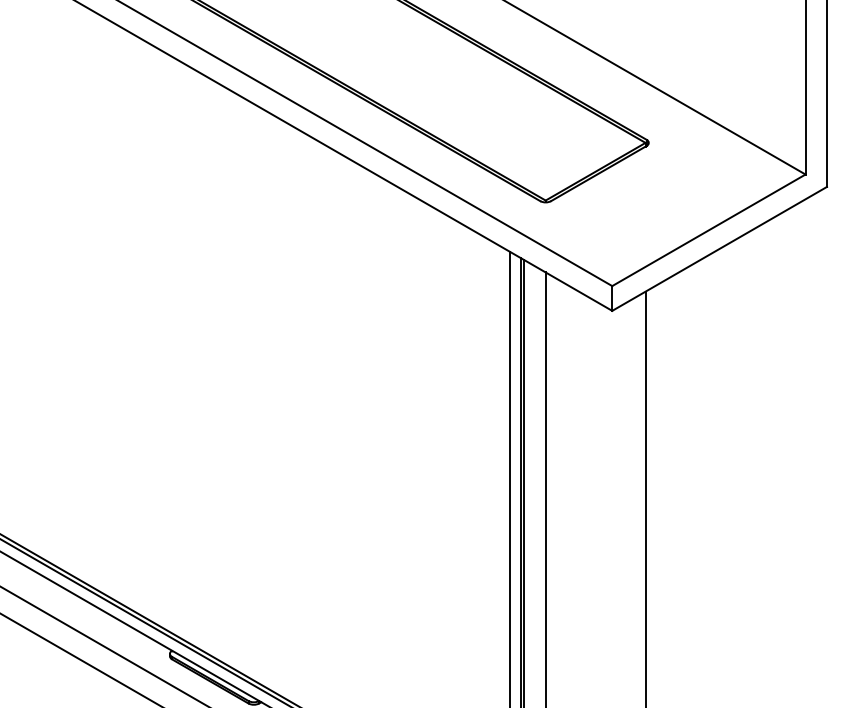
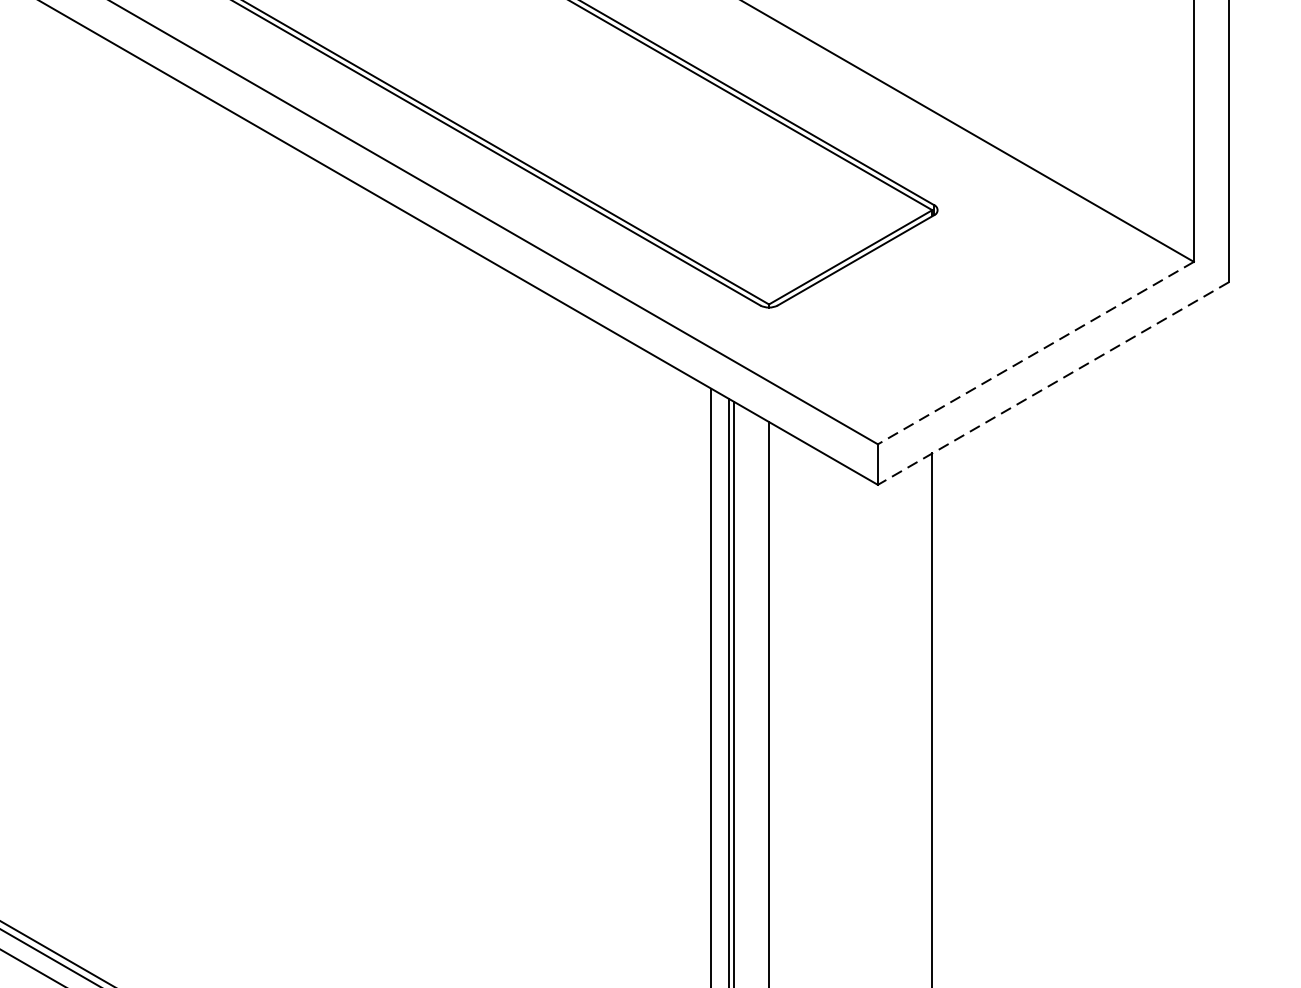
line: (708, 230) -> (1035, 353), solid -> dashed
line: (719, 248) -> (1053, 382), solid -> dashed

